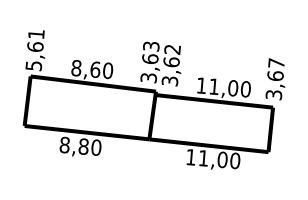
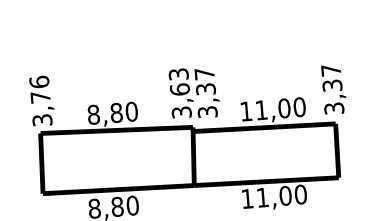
text: (34, 49) -> (40, 100), 5,61 -> 3,76
text: (171, 55) -> (204, 81), 3,62 -> 3,37
text: (95, 69) -> (116, 112), 8,60 -> 8,80
text: (275, 76) -> (332, 86), 3,67 -> 3,37

